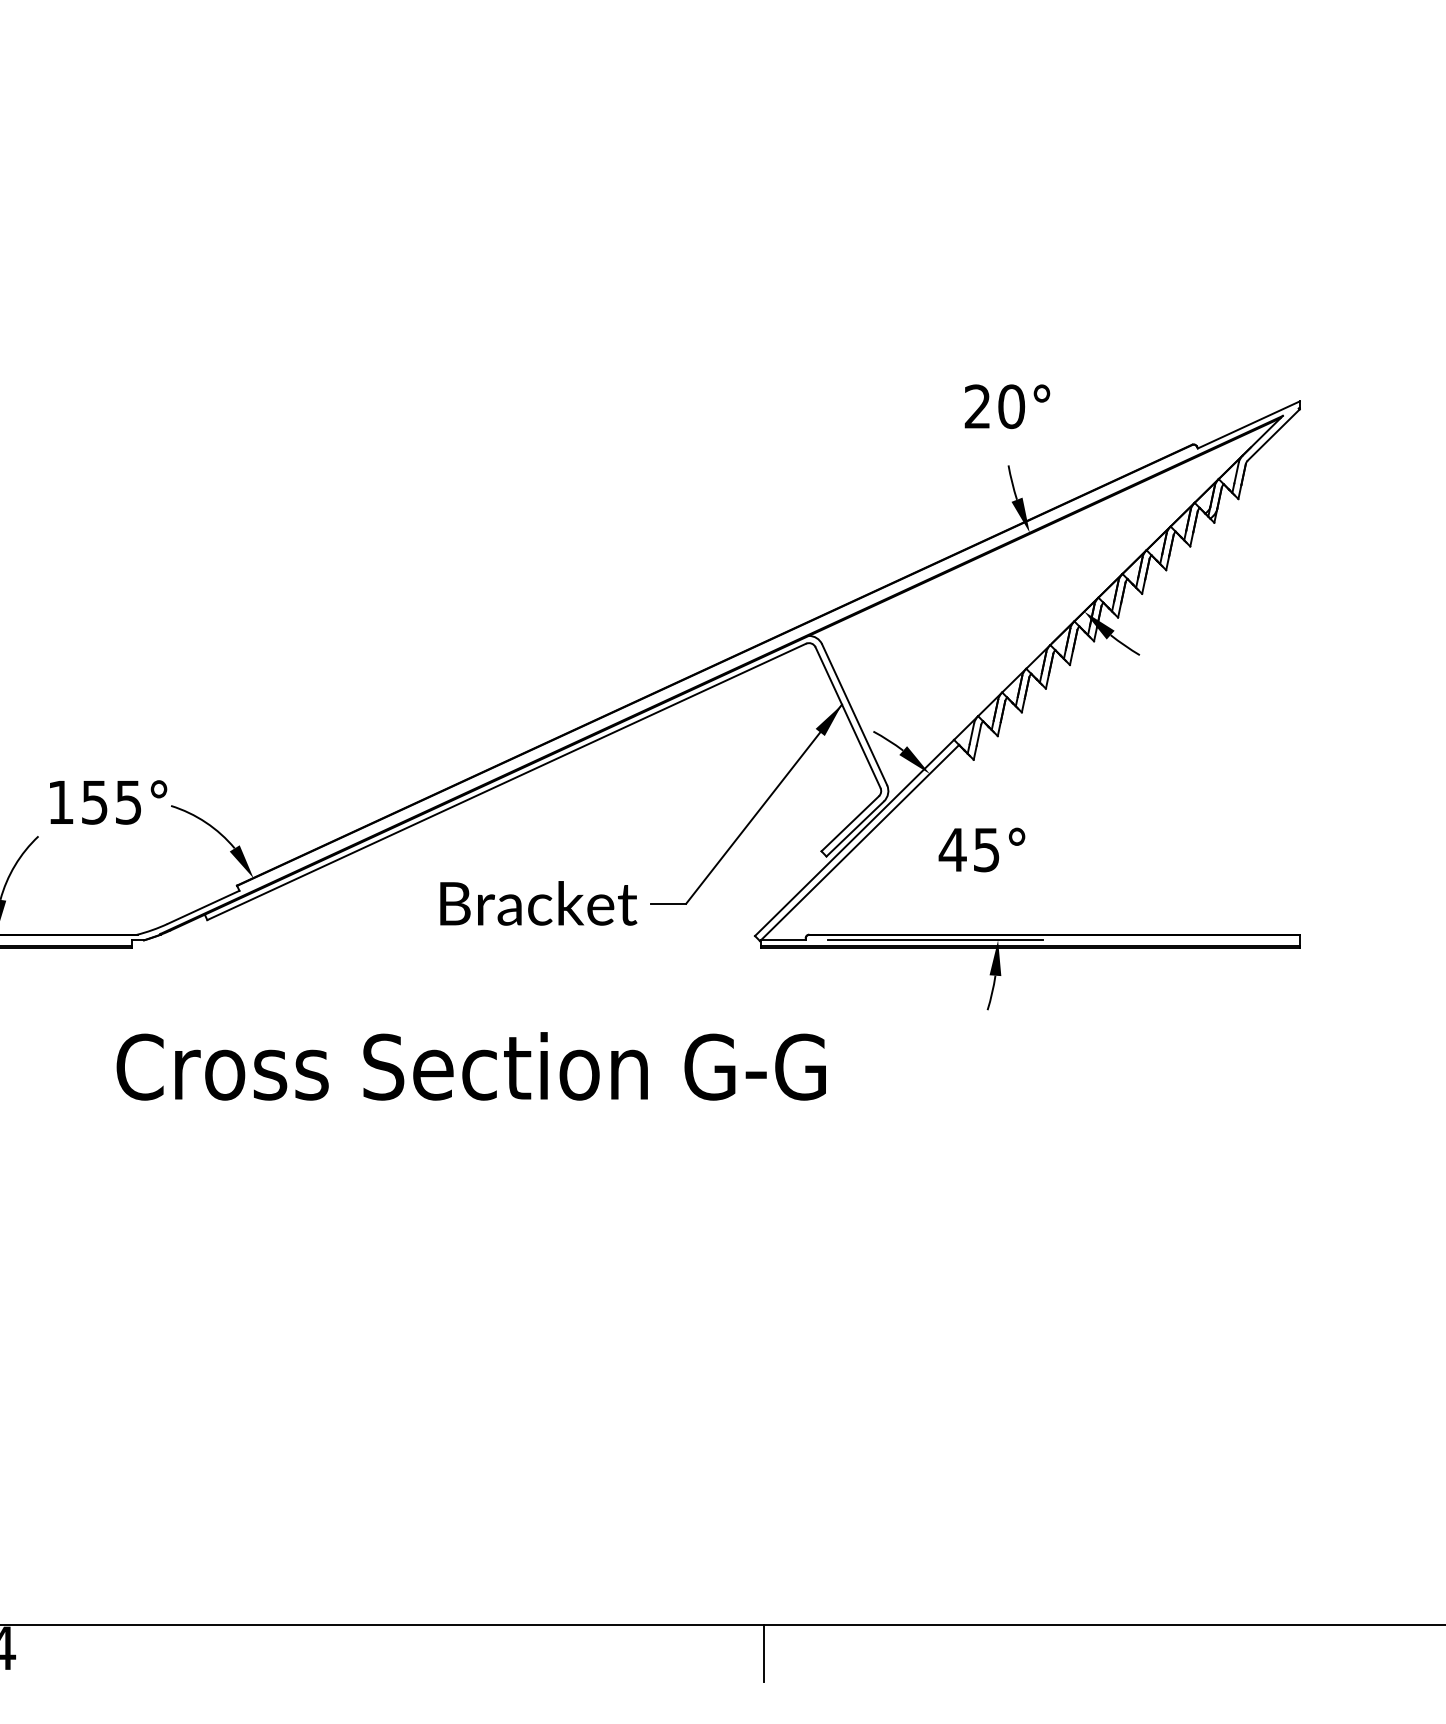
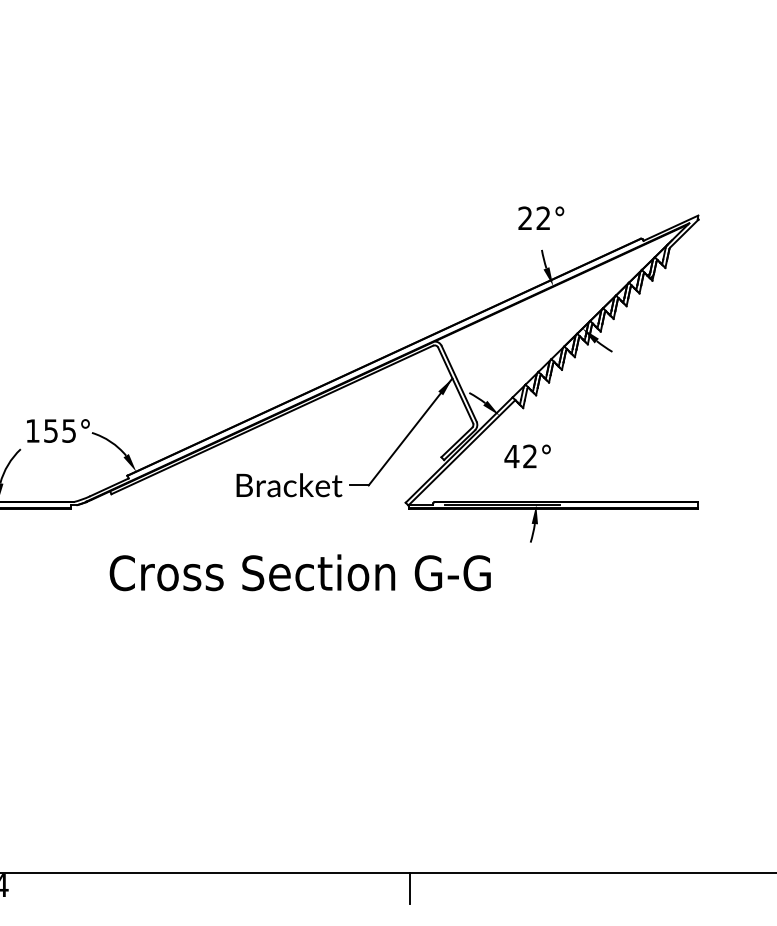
text: (1011, 406) -> (543, 218), 20° -> 22°
text: (985, 849) -> (529, 456), 45° -> 42°
text: (469, 1065) -> (299, 572), moved

